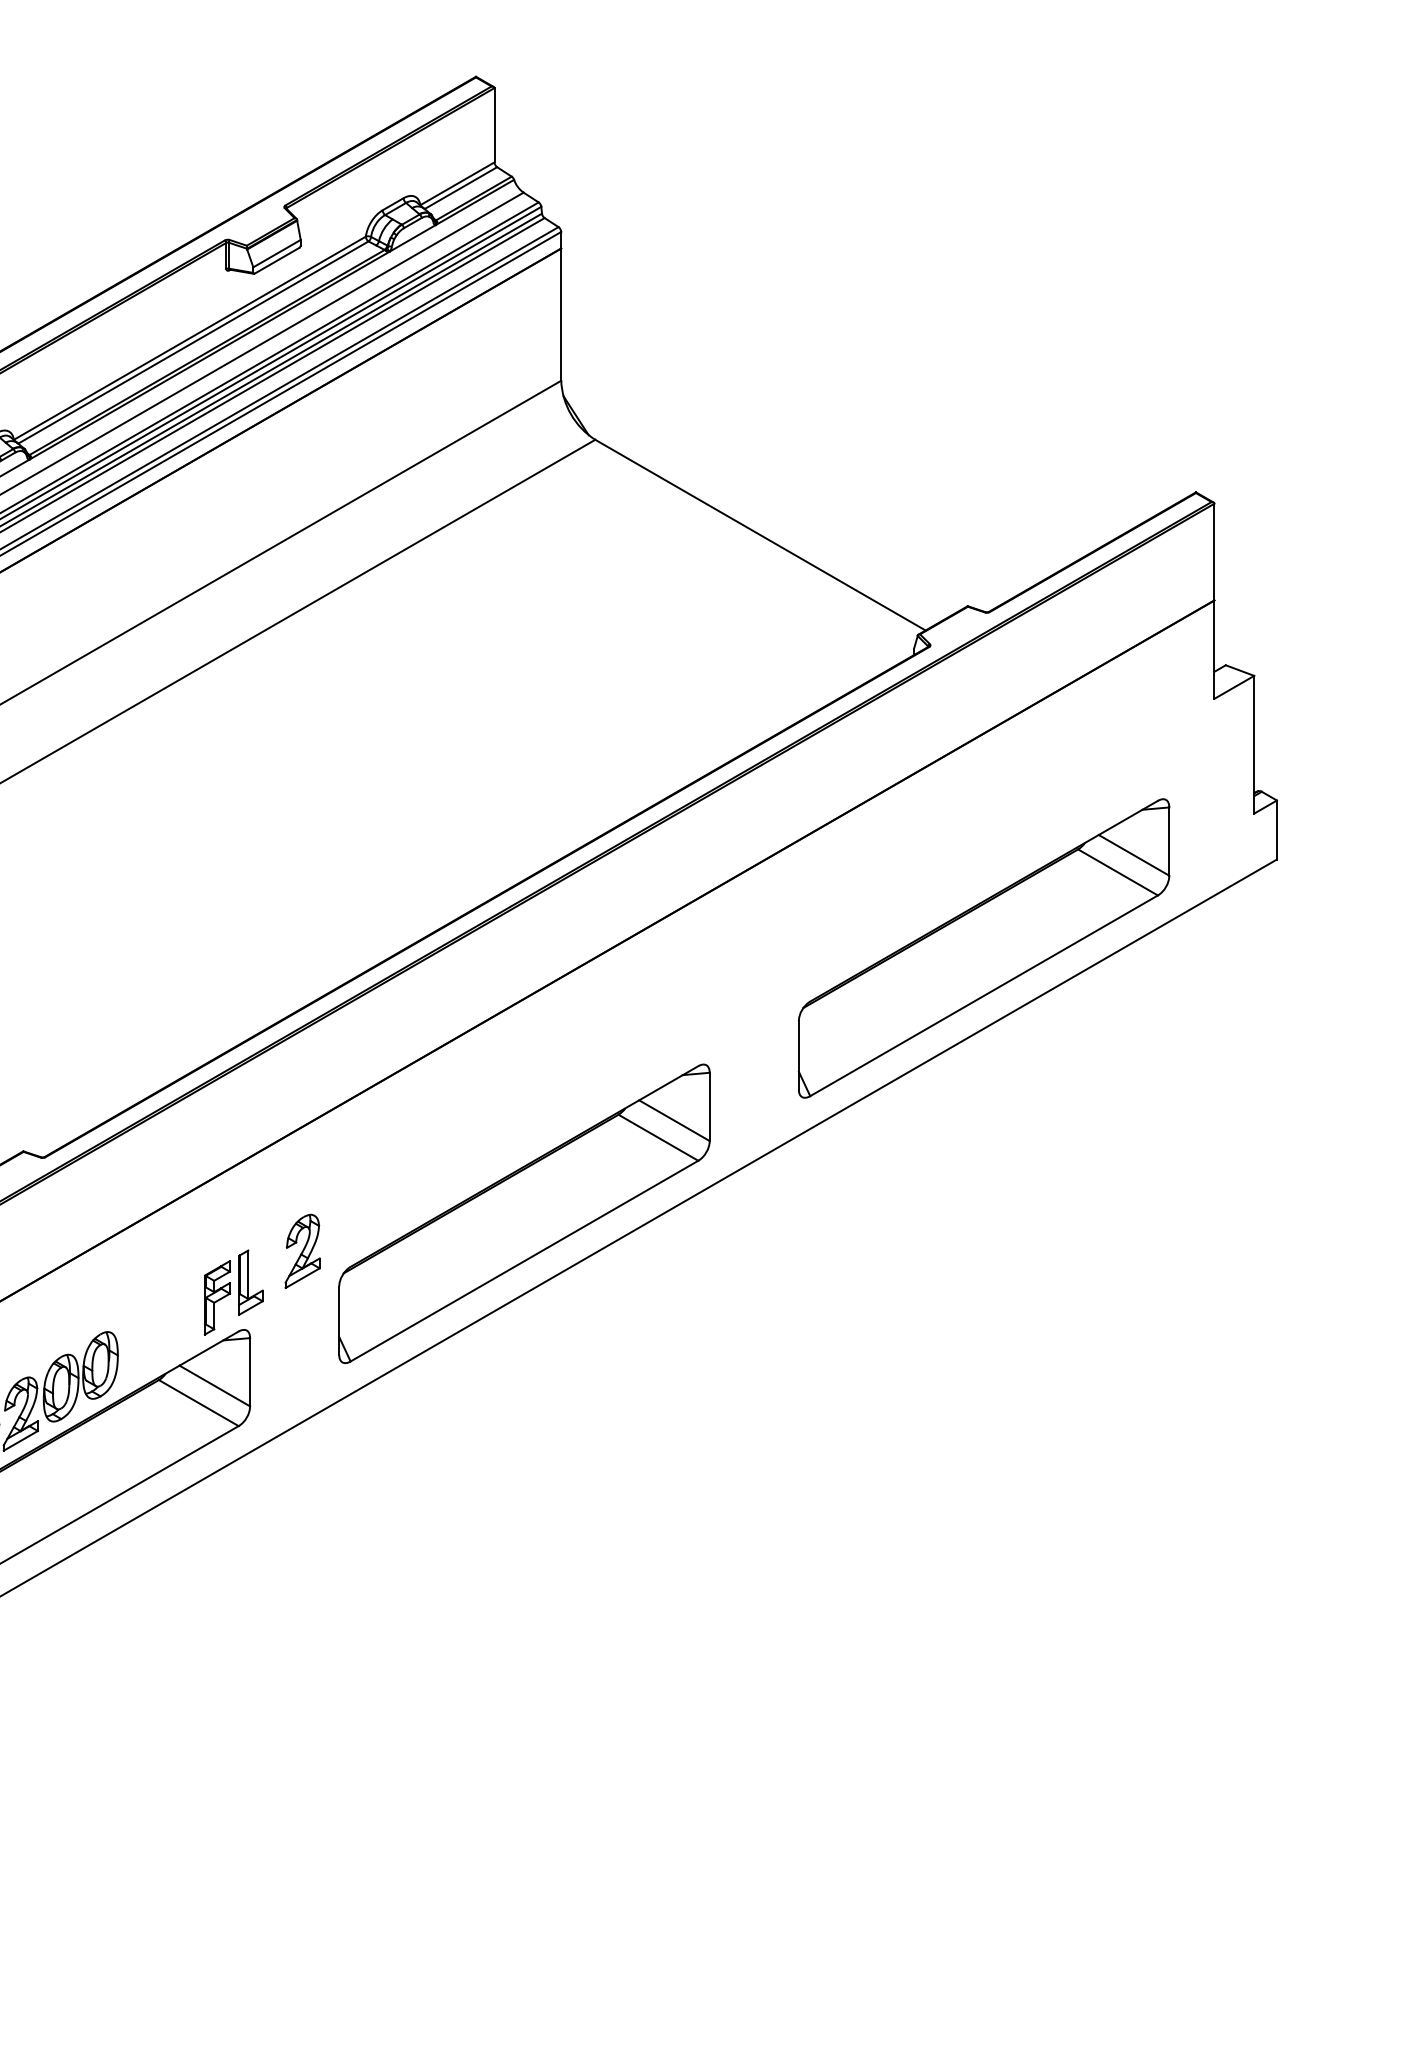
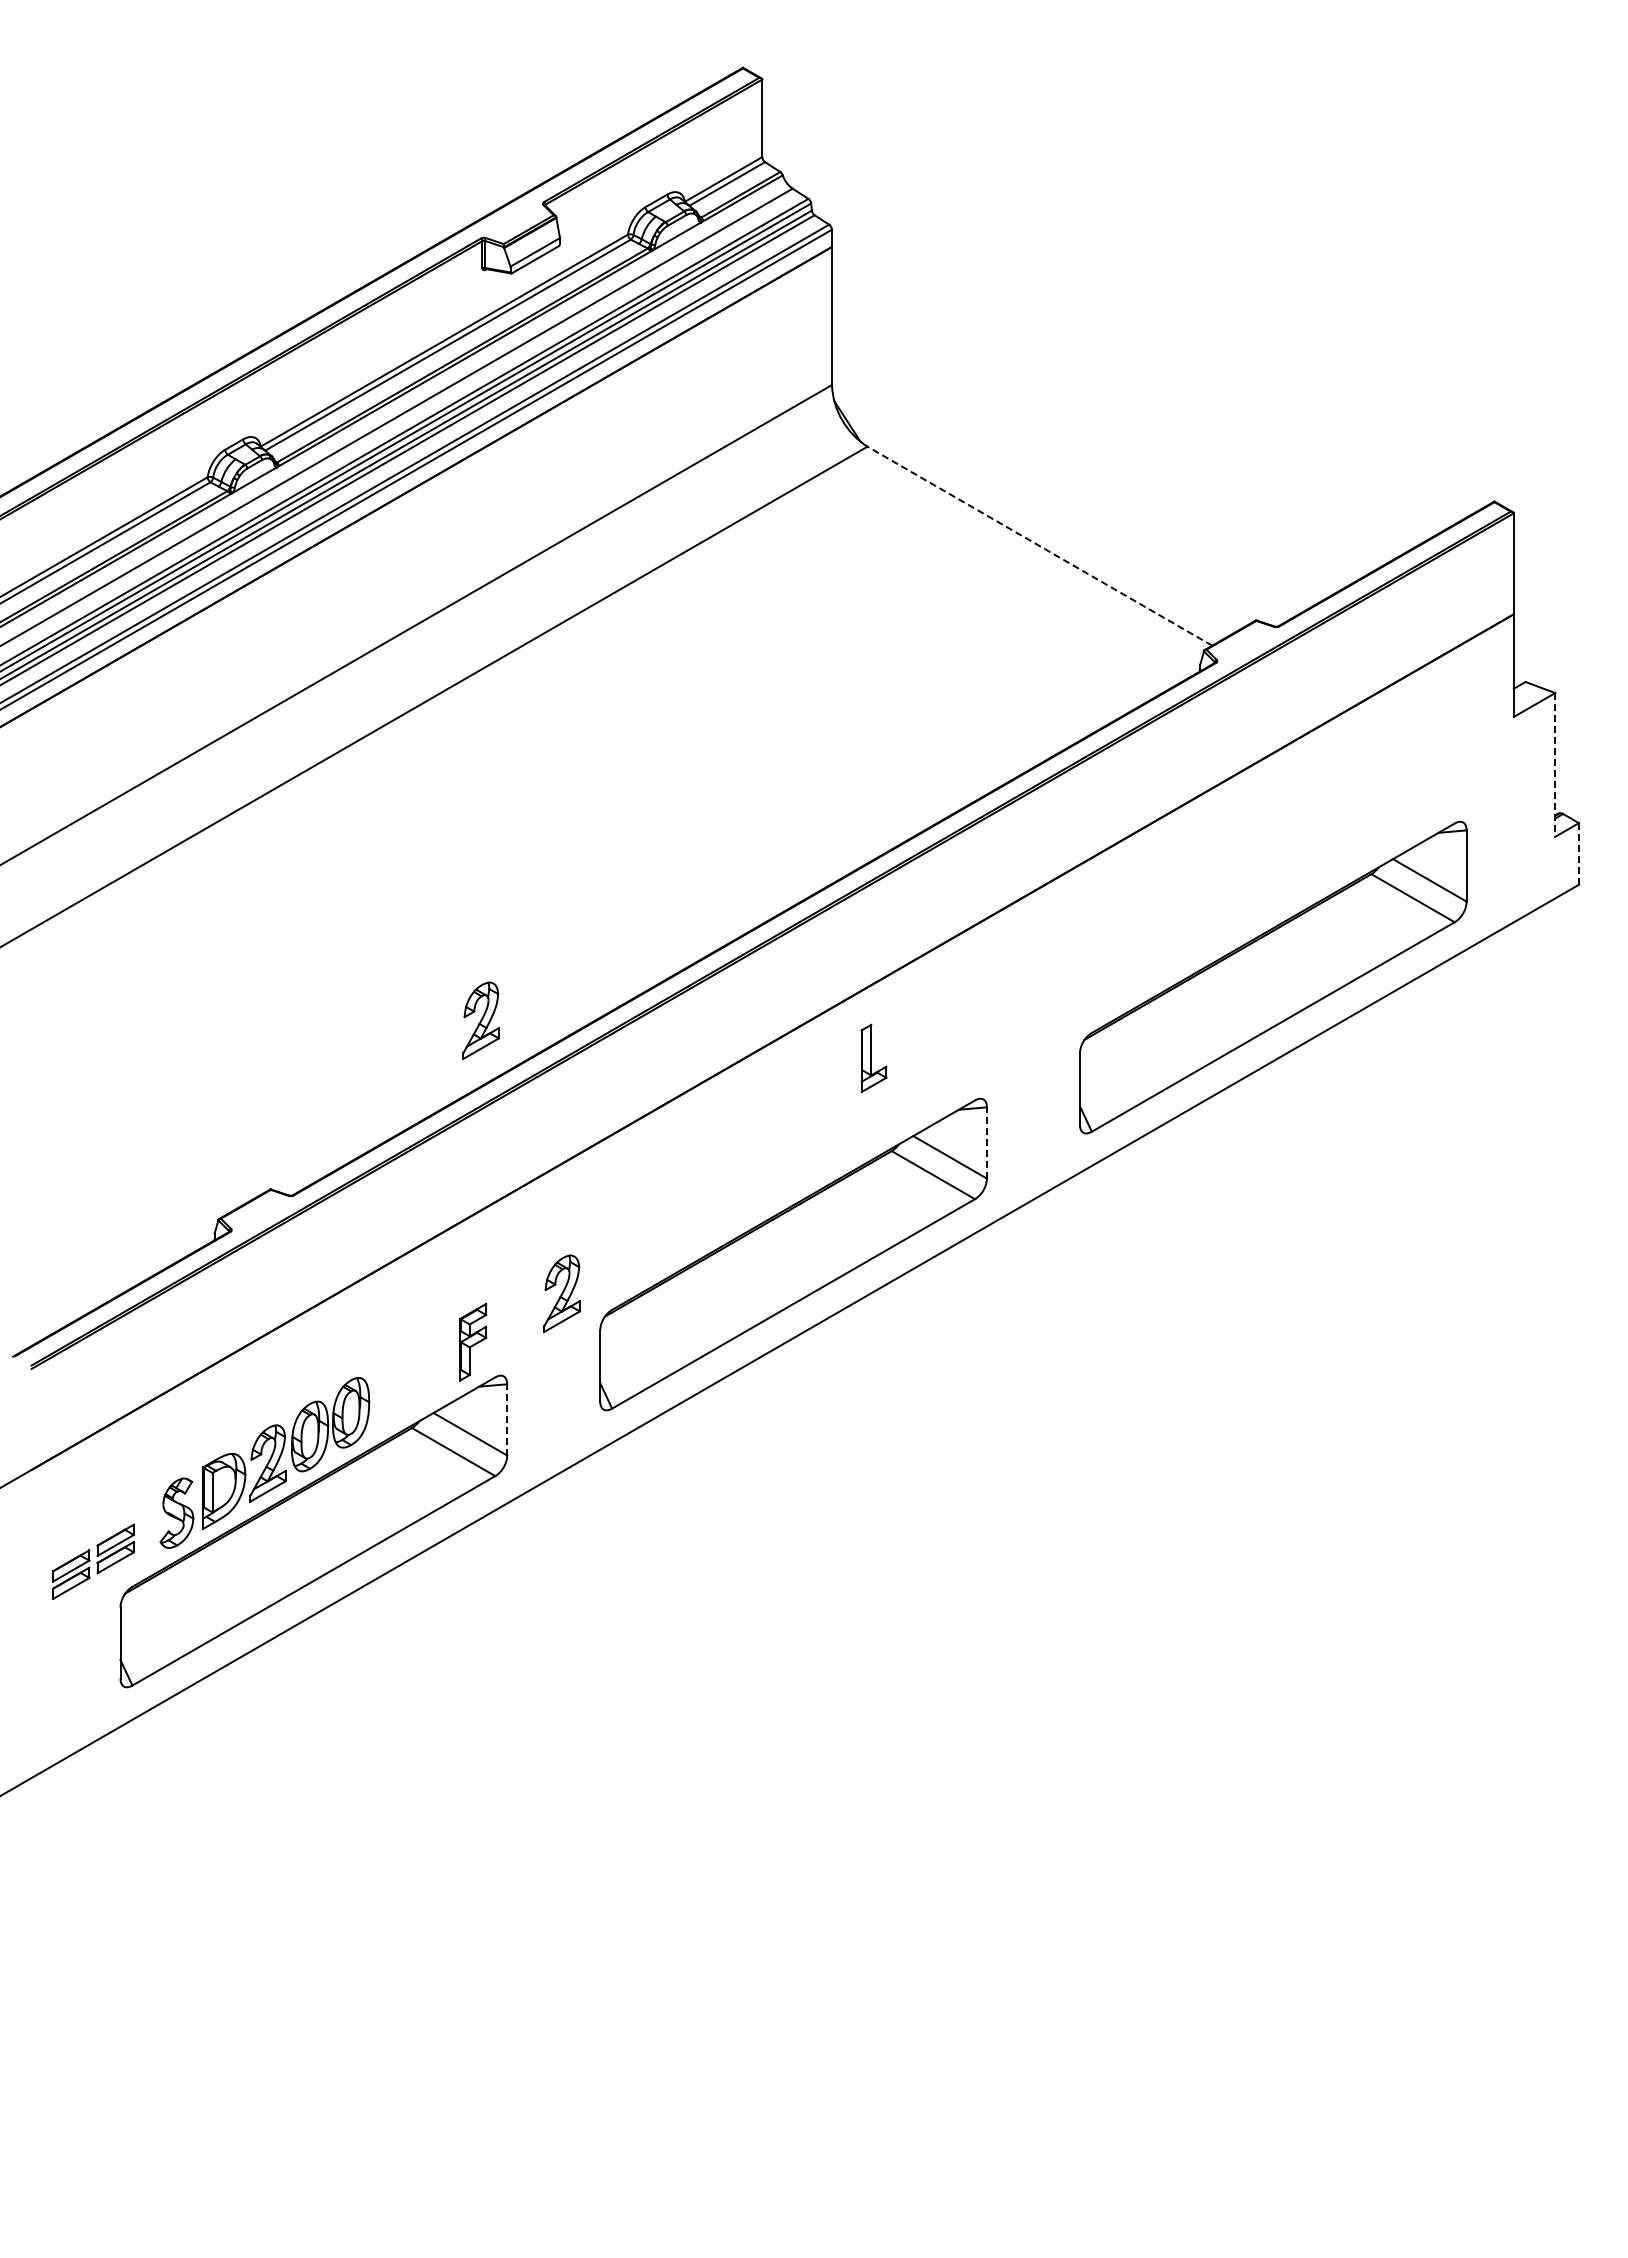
line: (760, 534) -> (1039, 545), solid -> dashed
line: (1254, 744) -> (1555, 764), solid -> dashed
line: (1276, 829) -> (1578, 853), solid -> dashed
part: (224, 989) -> (480, 1020), added
line: (709, 1106) -> (986, 1142), solid -> dashed
part: (250, 1282) -> (873, 1058), moved
line: (250, 1371) -> (507, 1419), solid -> dashed

